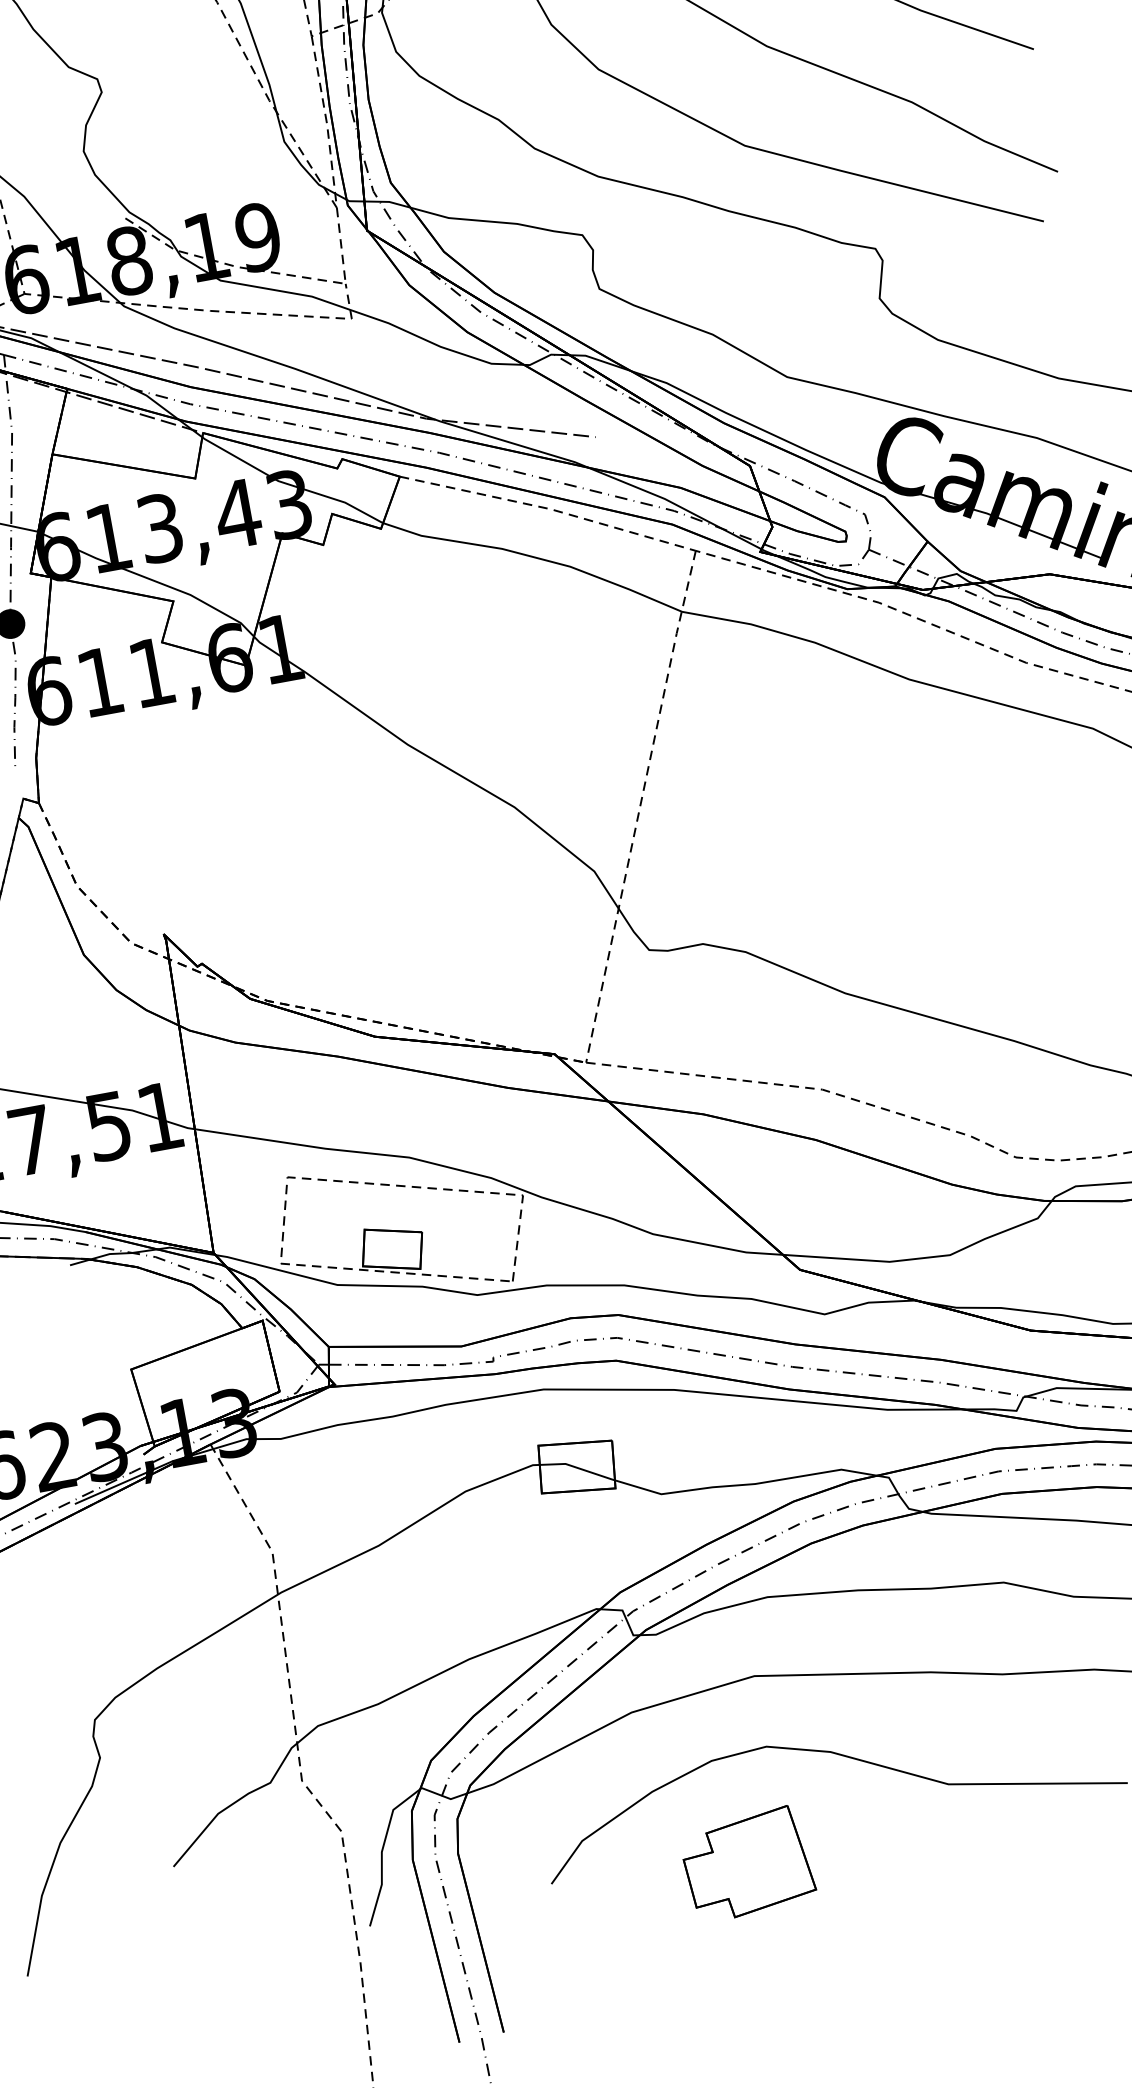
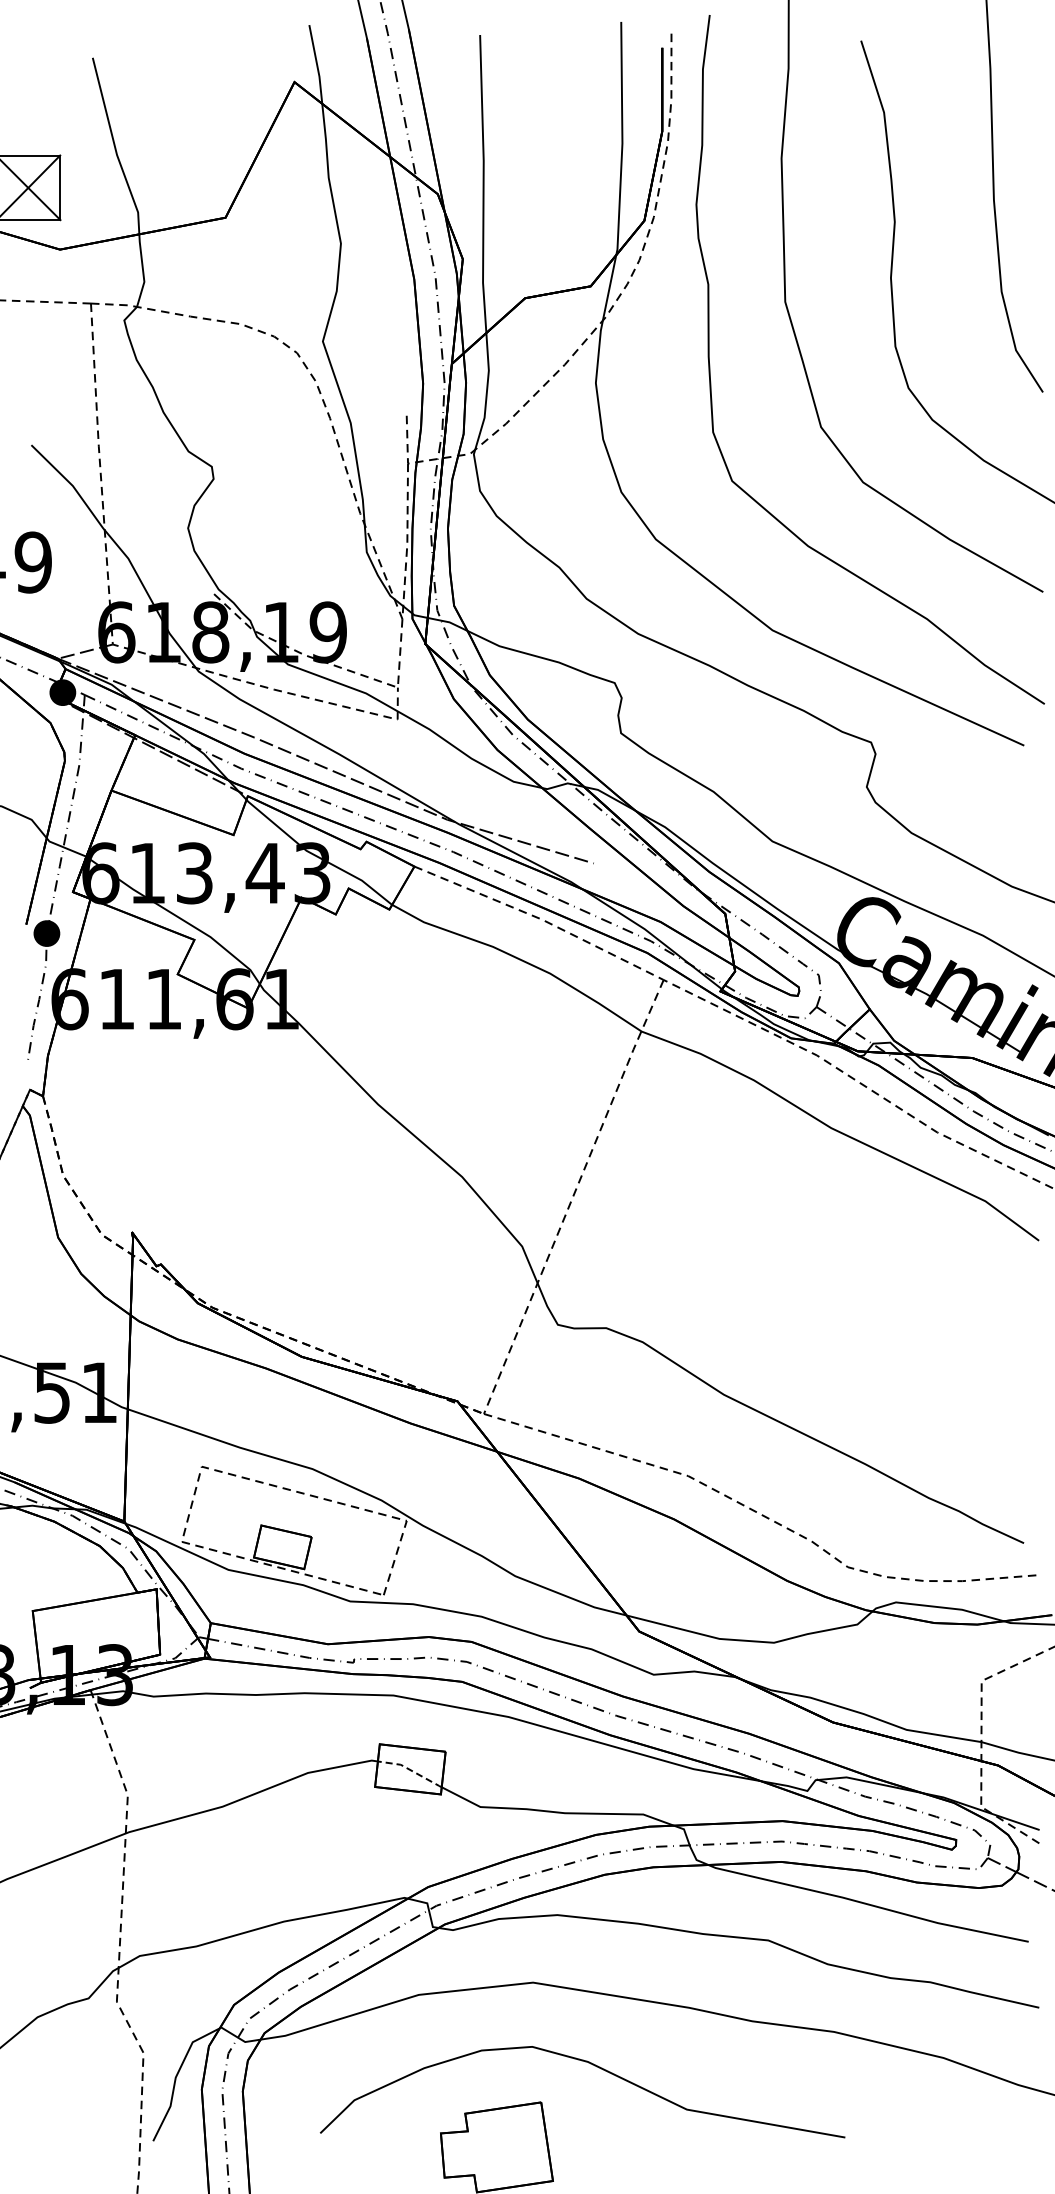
line: (578, 1468) -> (411, 1770), solid -> dashed

